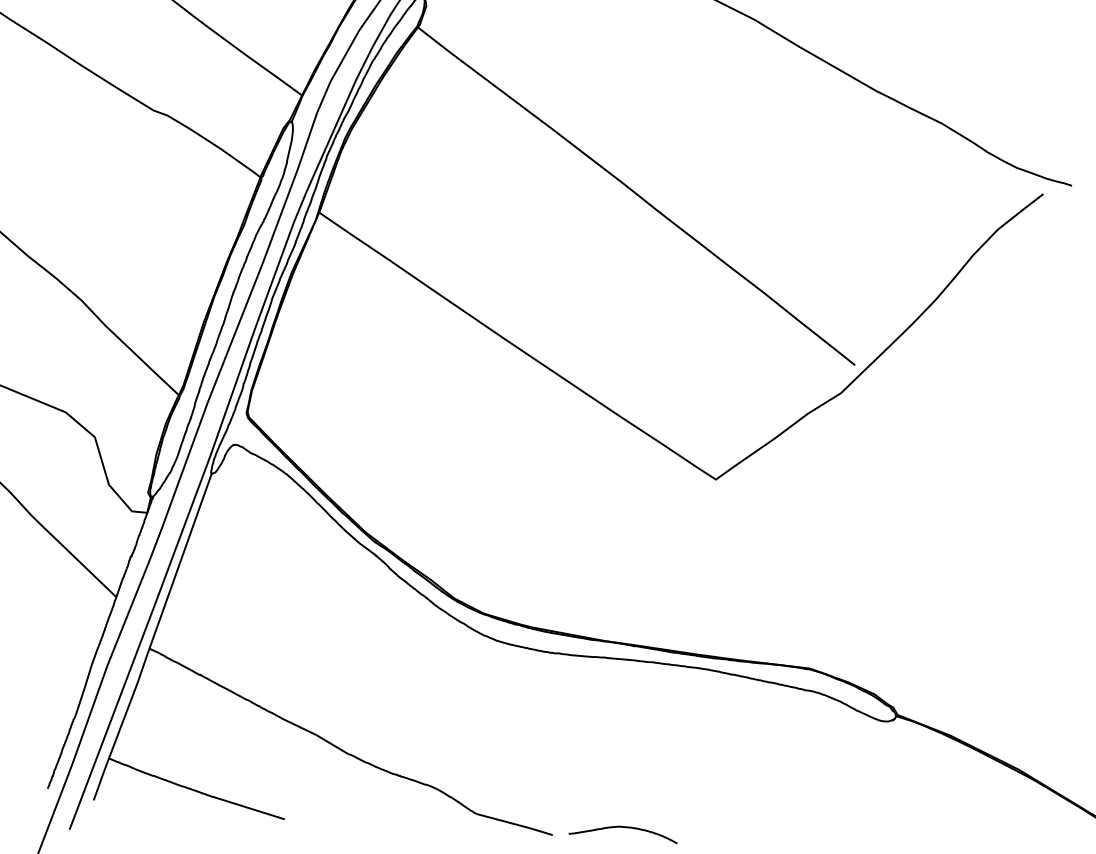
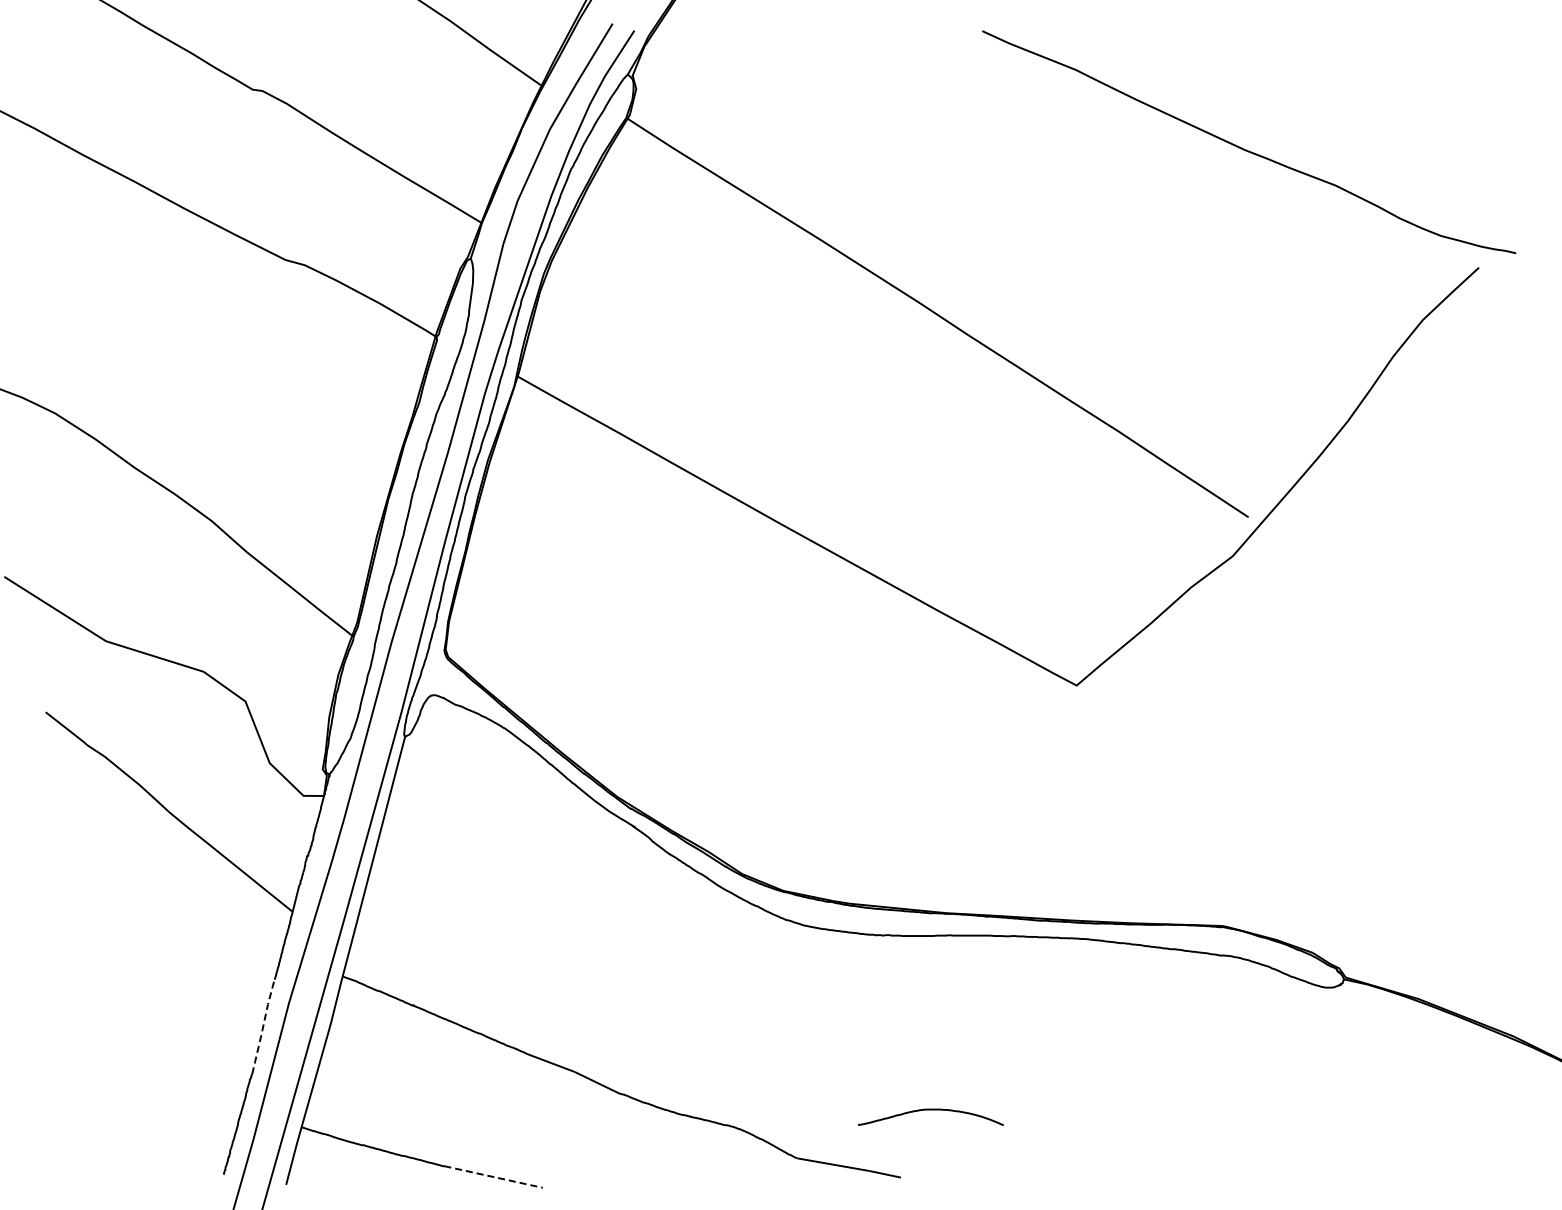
line: (87, 680) -> (263, 1026), solid -> dashed
line: (249, 808) -> (494, 1177), solid -> dashed
curve: (623, 827) -> (930, 1110), moved

